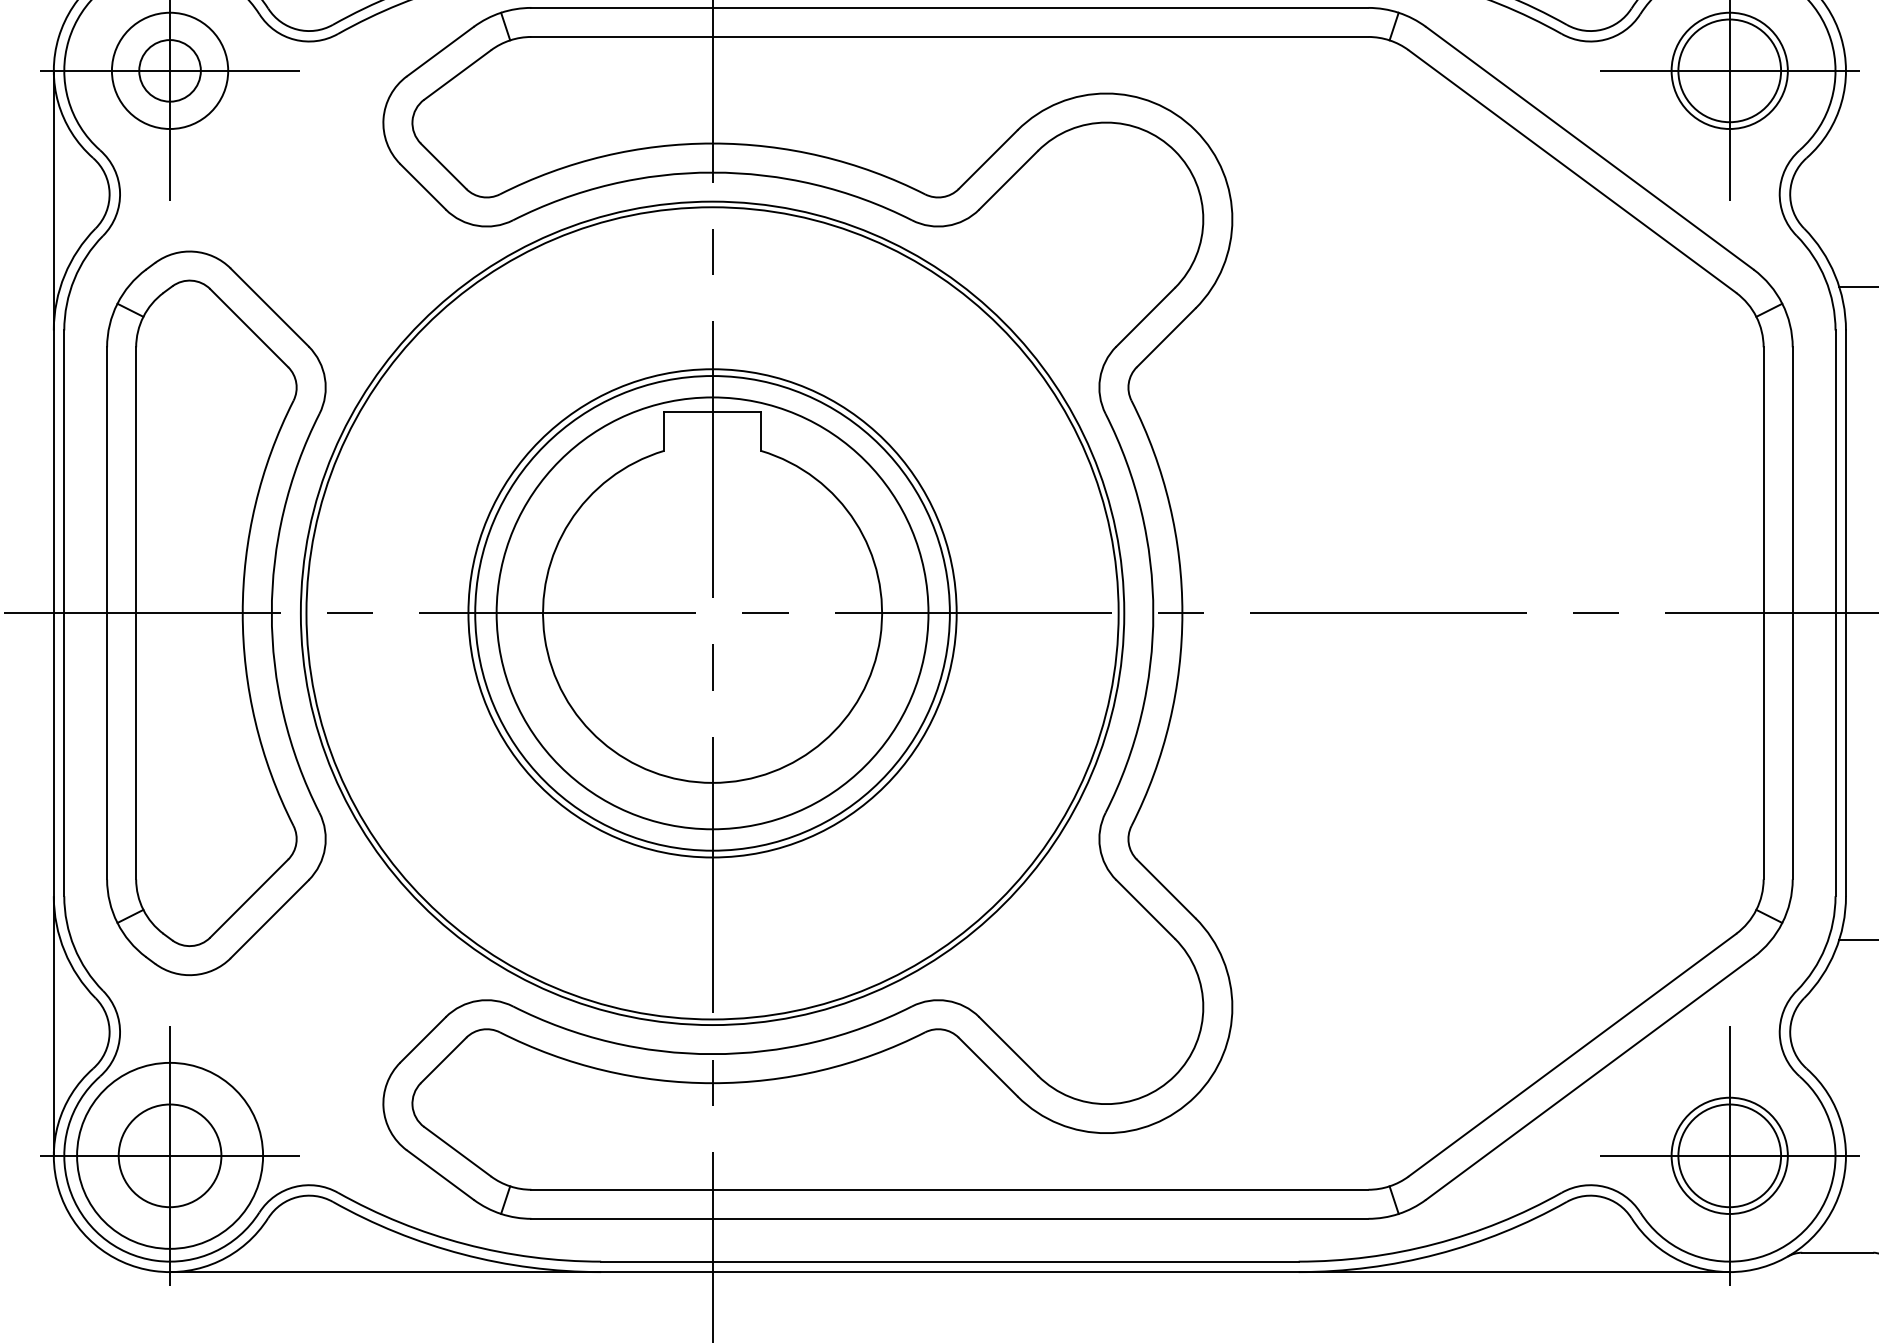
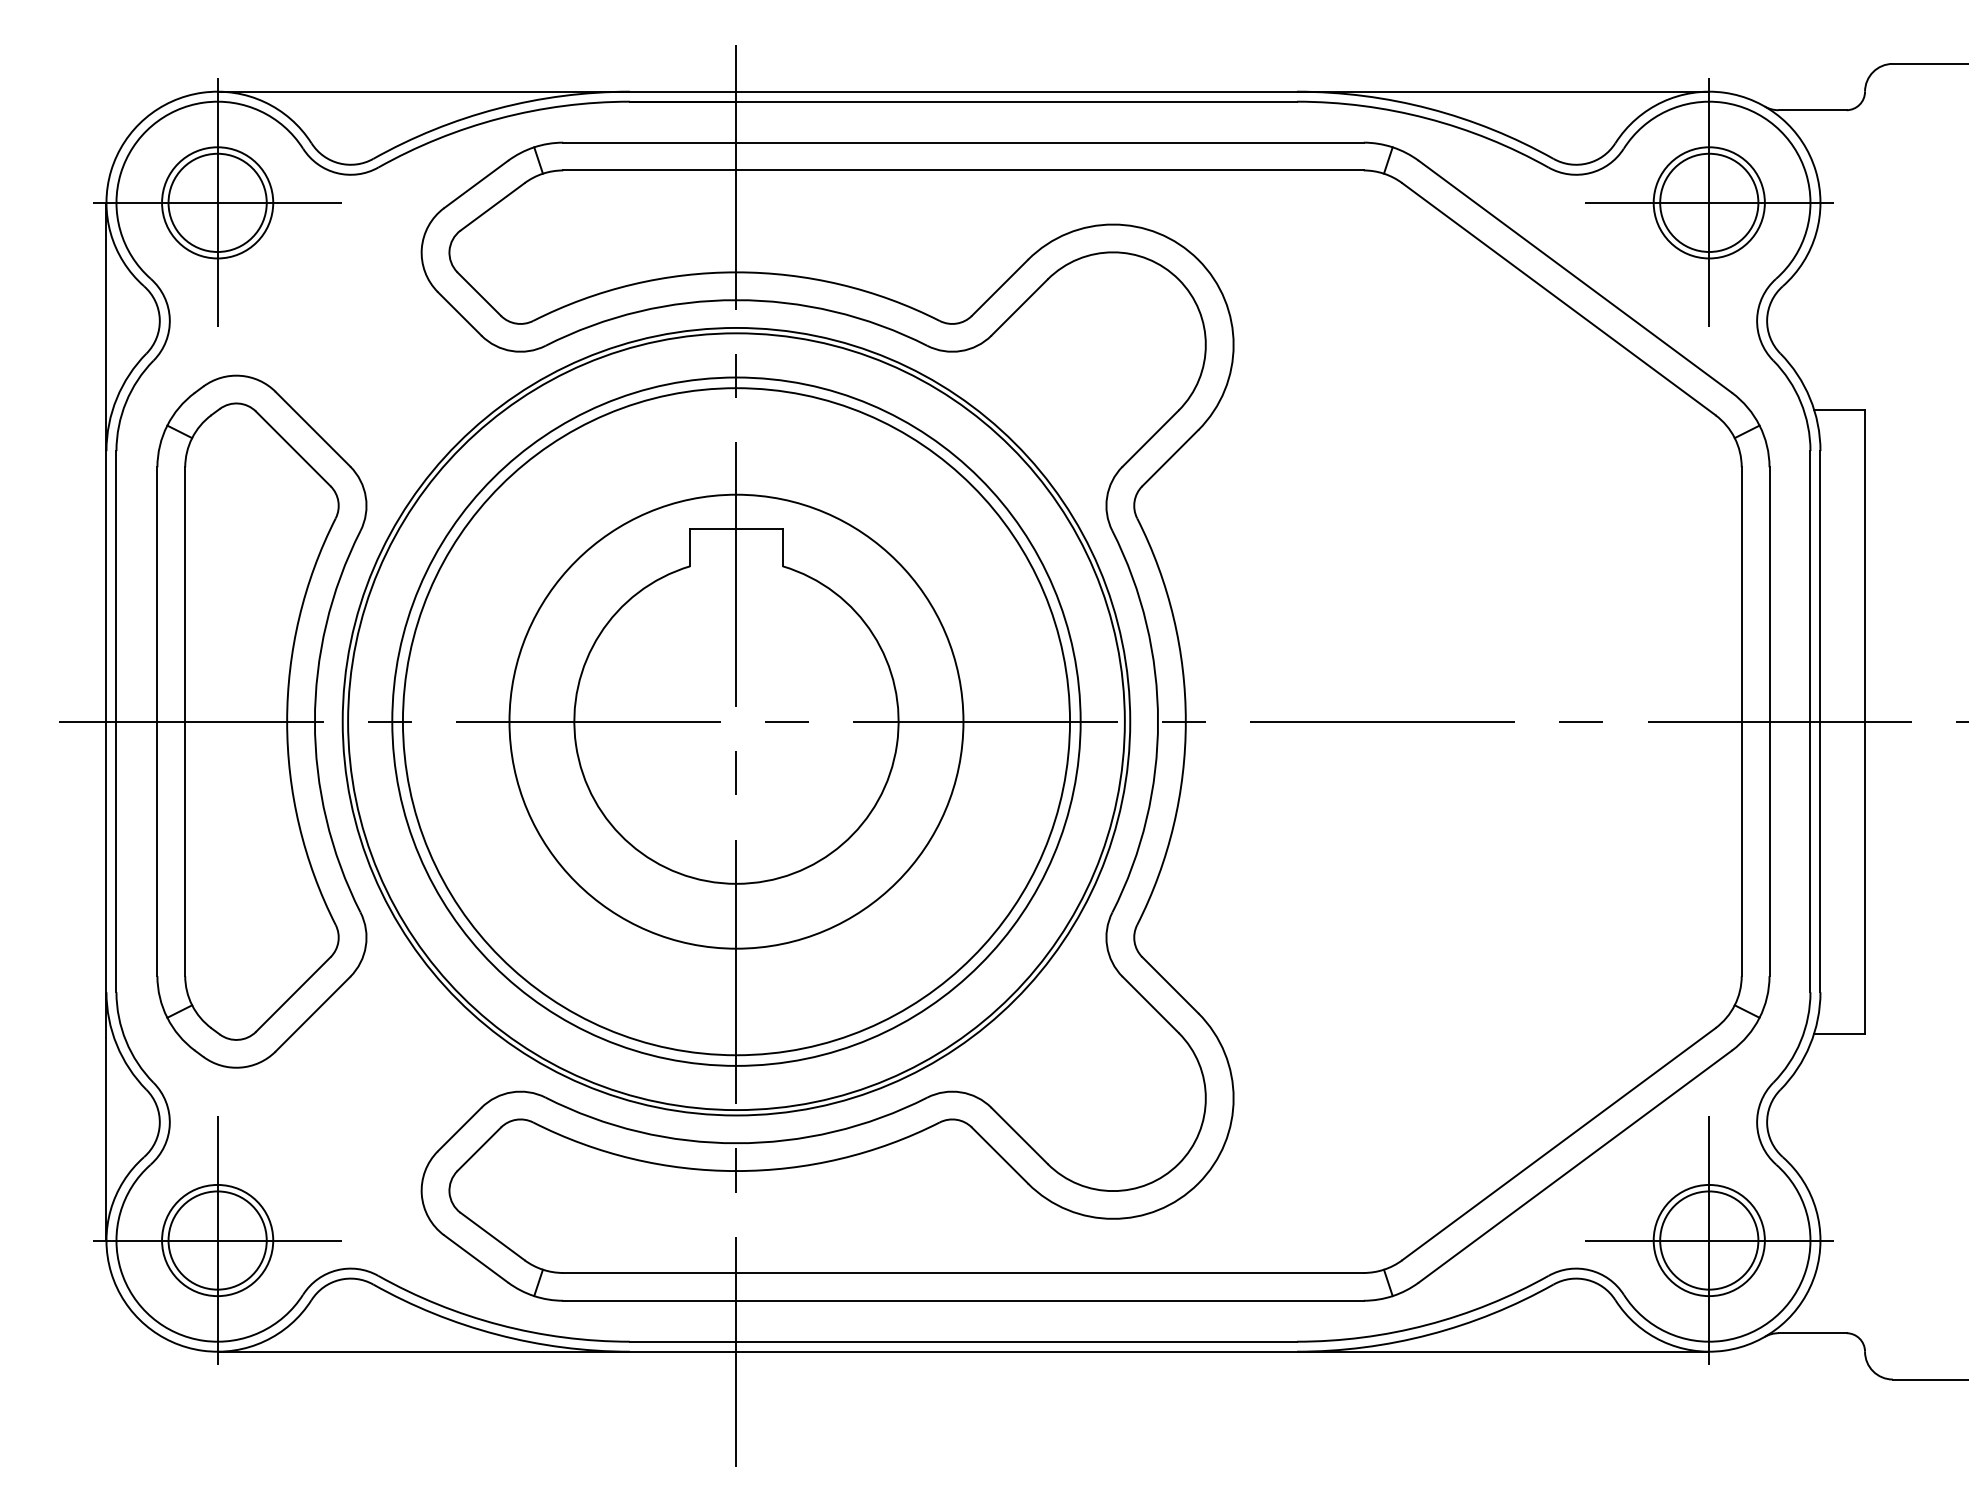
circle: (169, 70) -> (217, 202), size x1.67
circle: (712, 613) -> (736, 721), size x1.43
circle: (712, 613) -> (736, 721), size x1.67
circle: (169, 1155) -> (217, 1240), size x0.62

